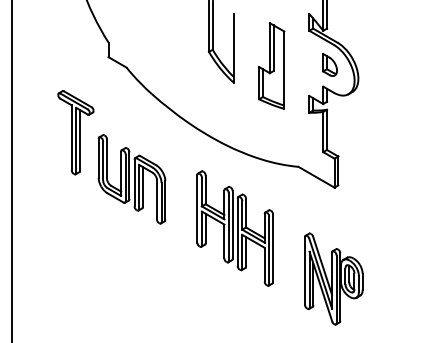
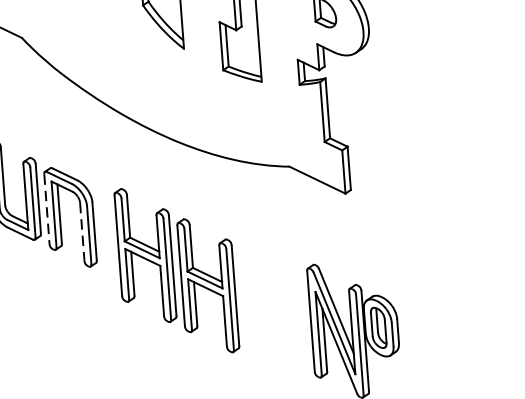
line: (134, 183) -> (46, 209), solid -> dashed
line: (157, 200) -> (83, 232), solid -> dashed
part: (234, 228) -> (175, 270), moved

